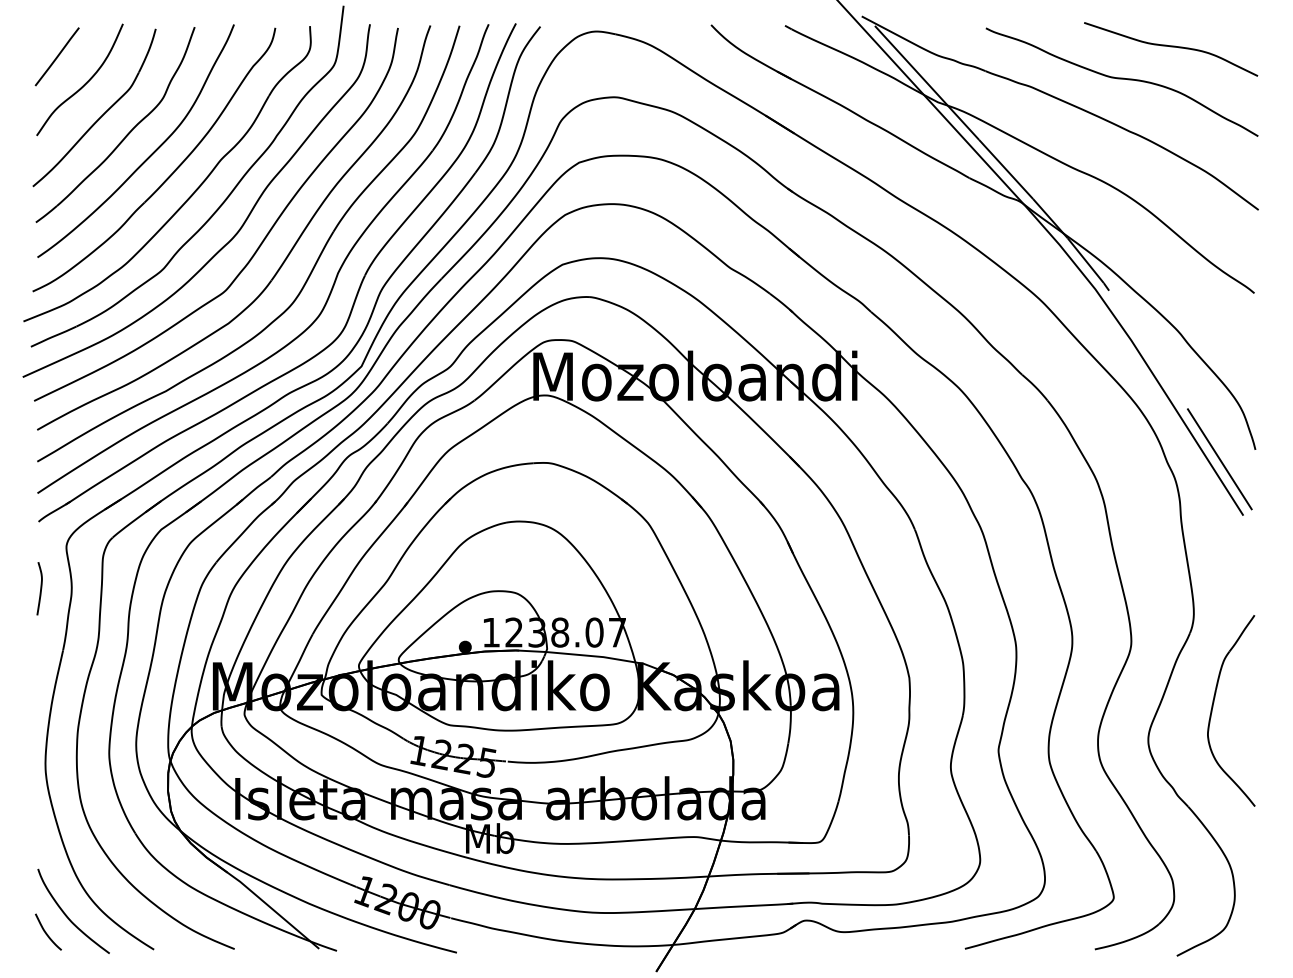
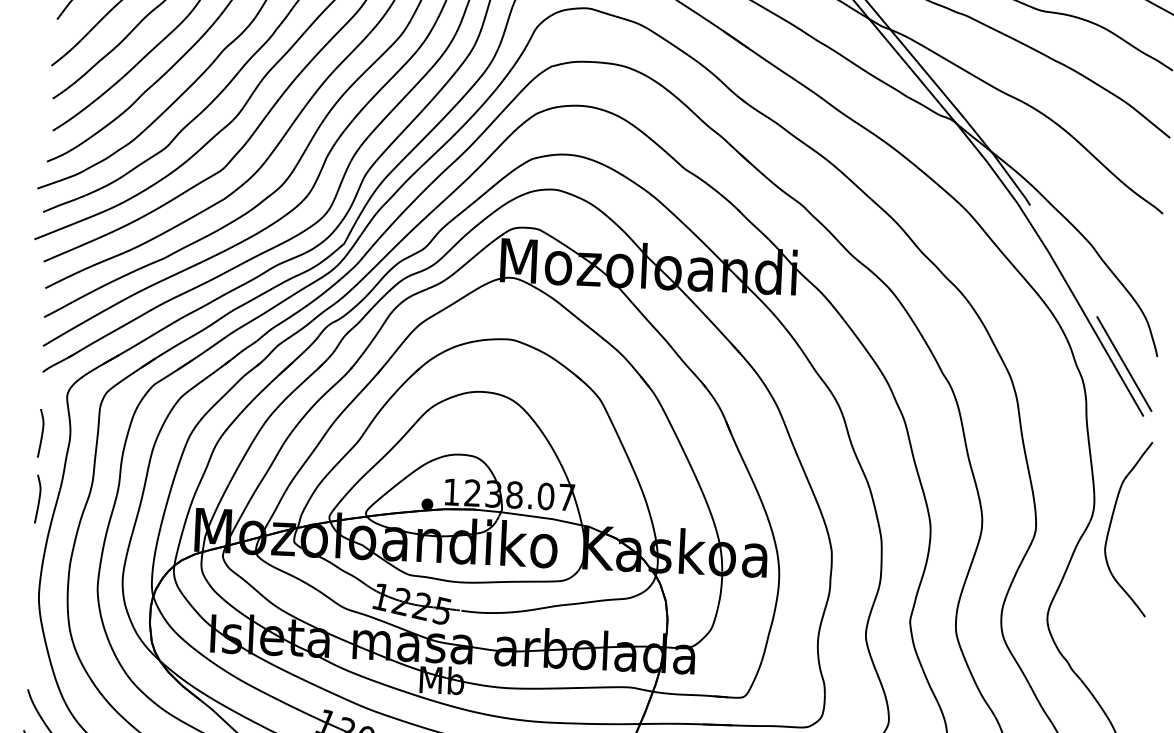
curve: (40, 660) -> (38, 498), added
part: (1213, 707) -> (1111, 524), moved

